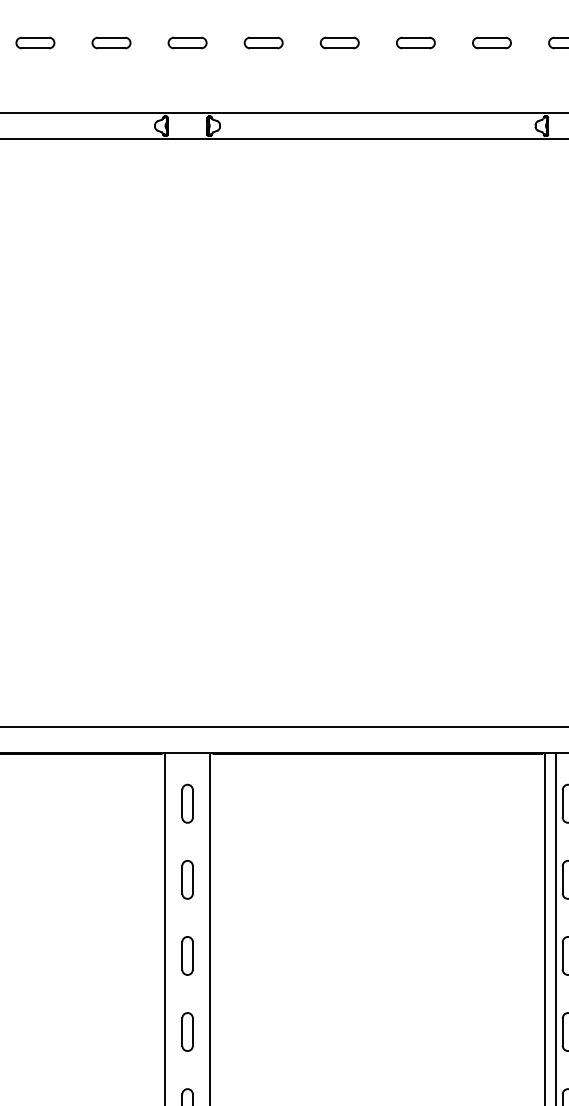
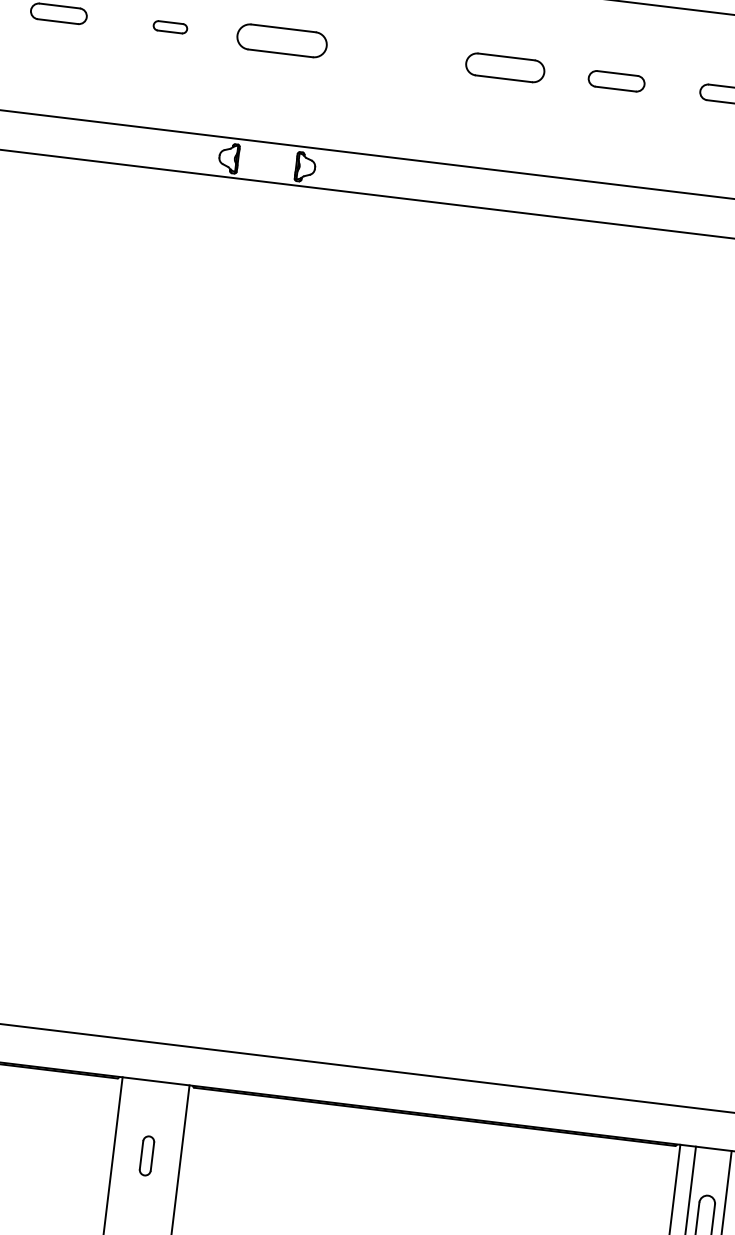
part: (111, 42) -> (170, 26), size x0.6
part: (187, 42) -> (281, 40), size x1.6
part: (263, 42) -> (393, 53), removed
part: (339, 42) -> (504, 66), size x1.4
part: (187, 803) -> (146, 1155), size x0.7

